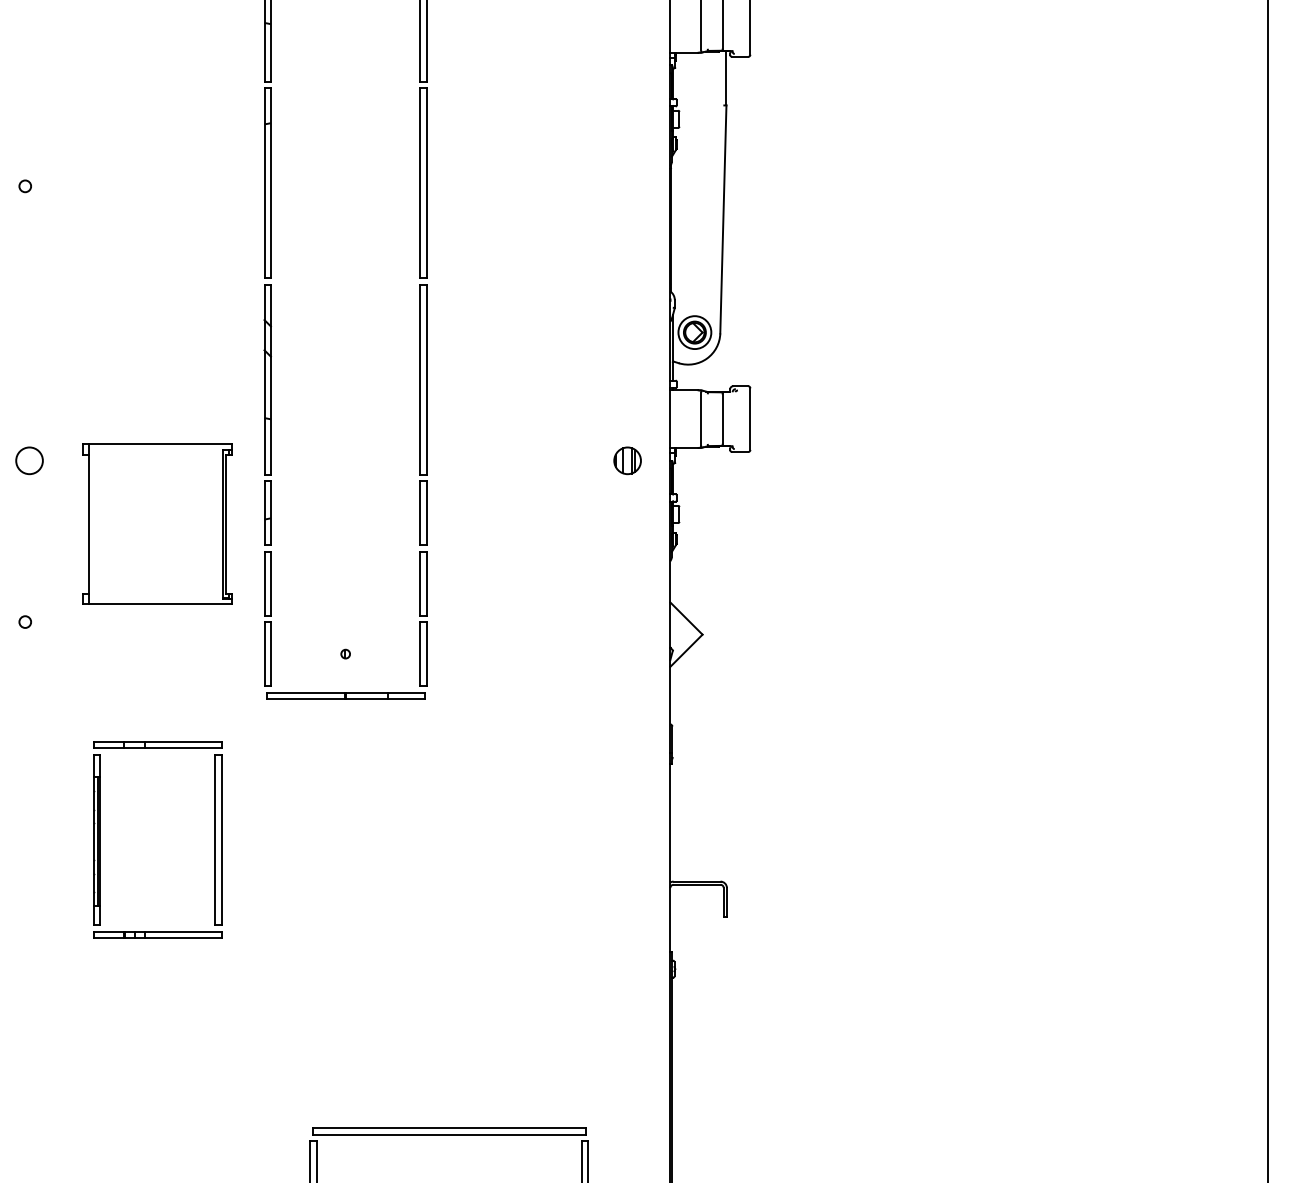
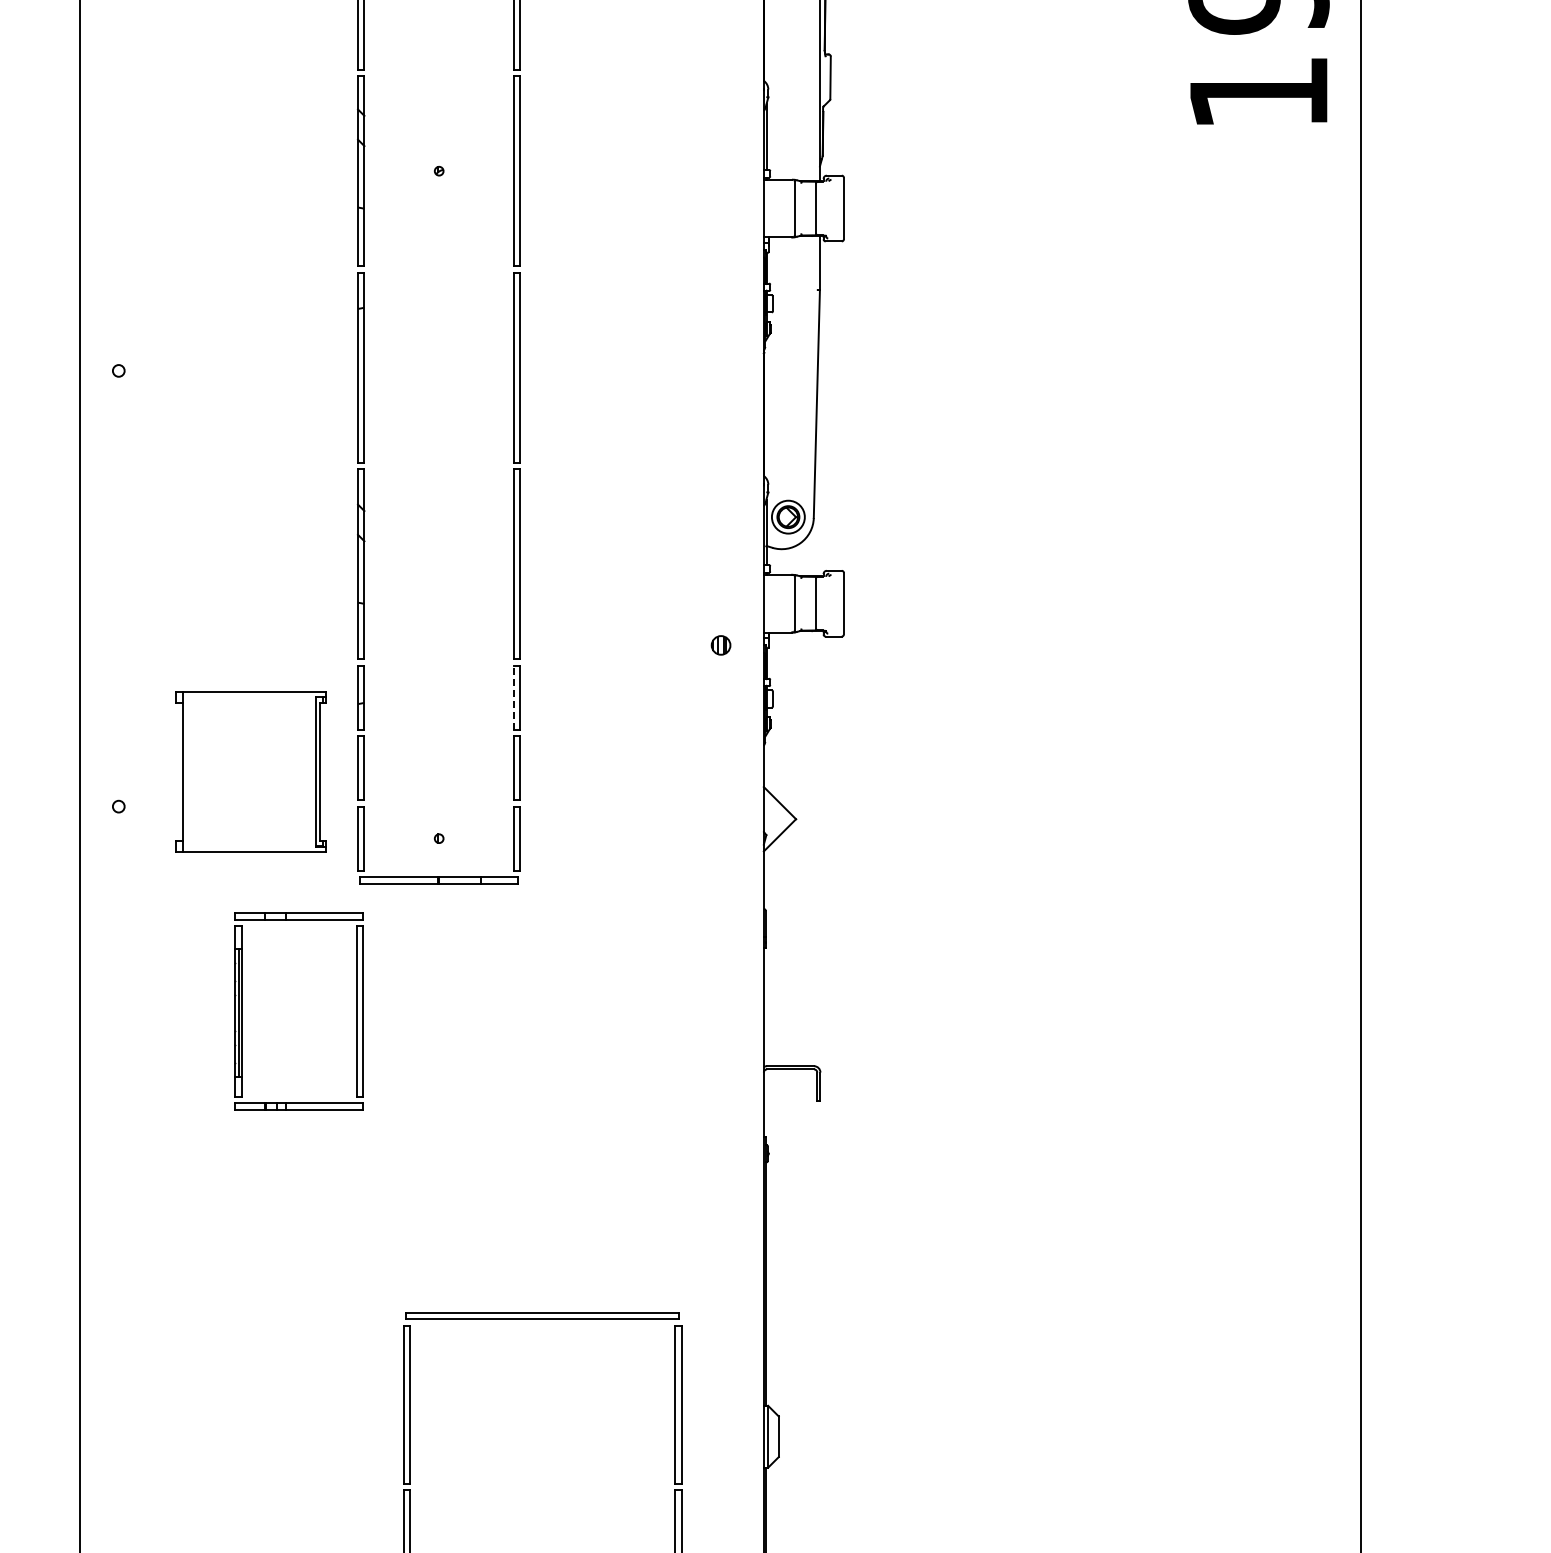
circle: (29, 460) -> (122, 645), removed
part: (627, 460) -> (720, 645), size x0.7
line: (420, 512) -> (513, 697), solid -> dashed
part: (157, 523) -> (250, 771), moved
part: (101, 839) -> (242, 1011), moved

